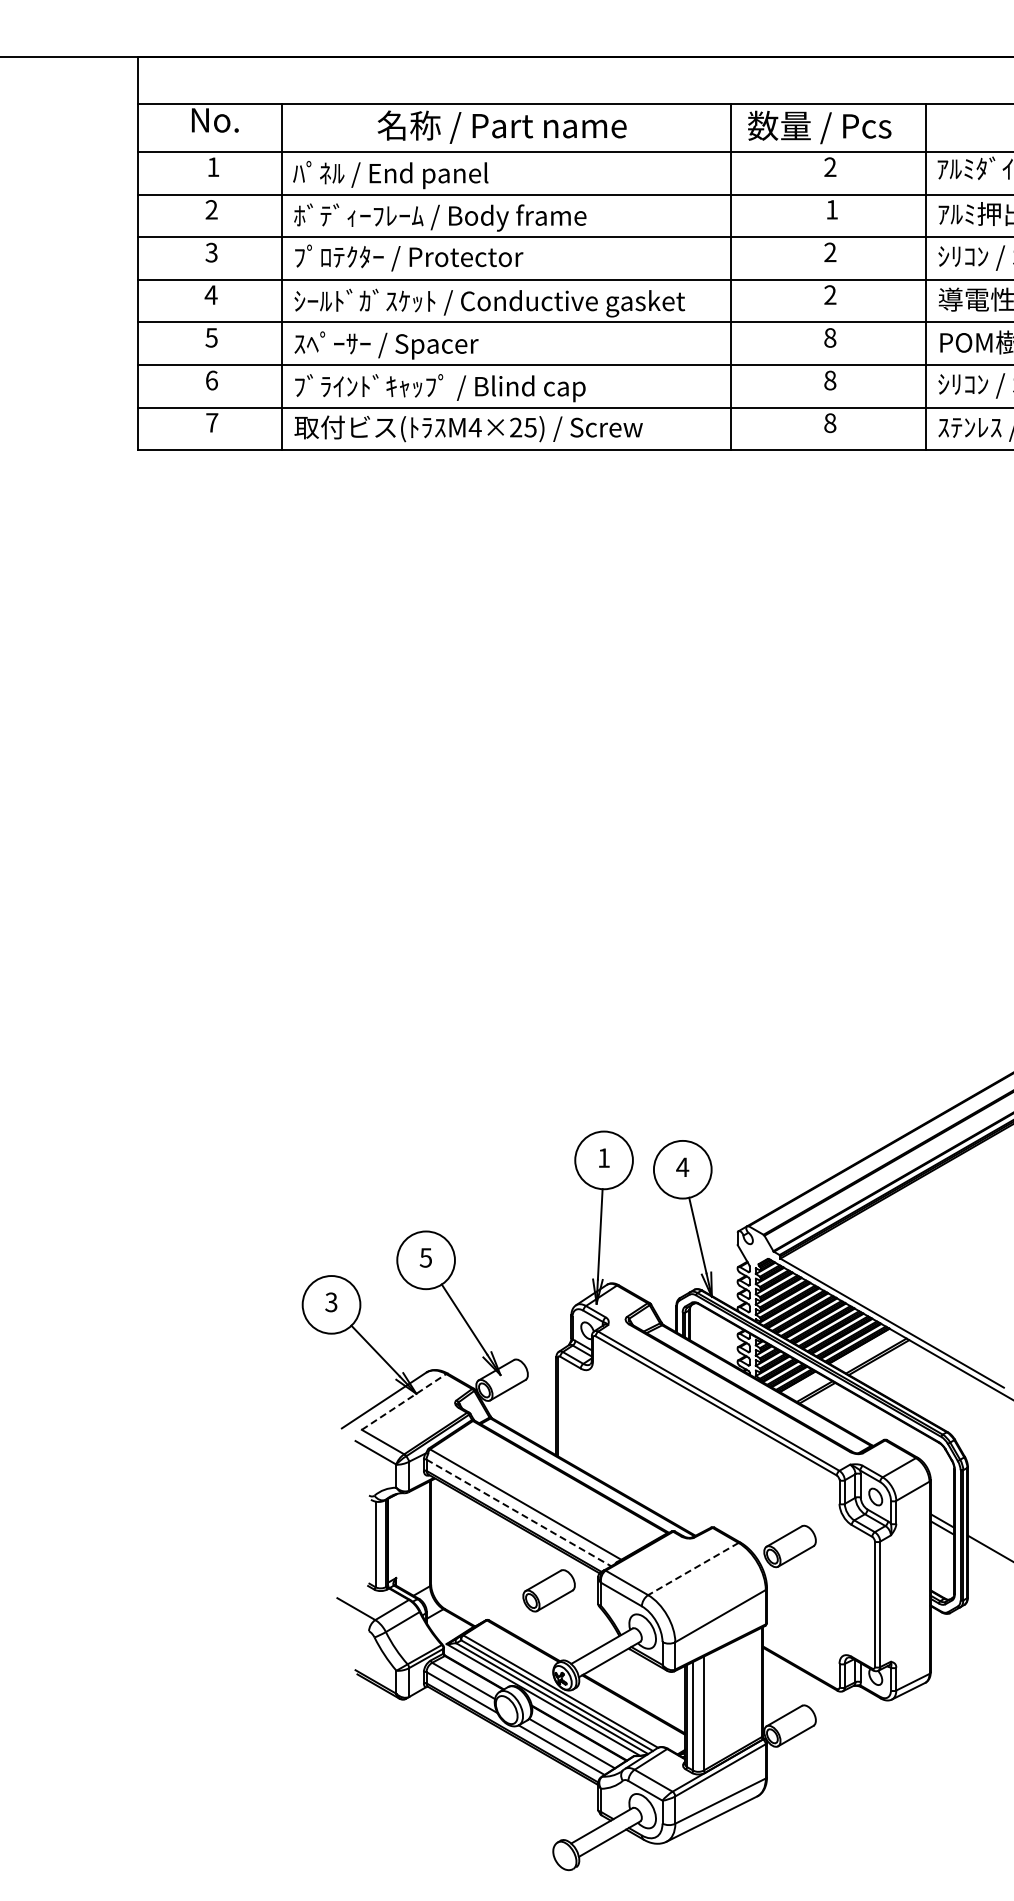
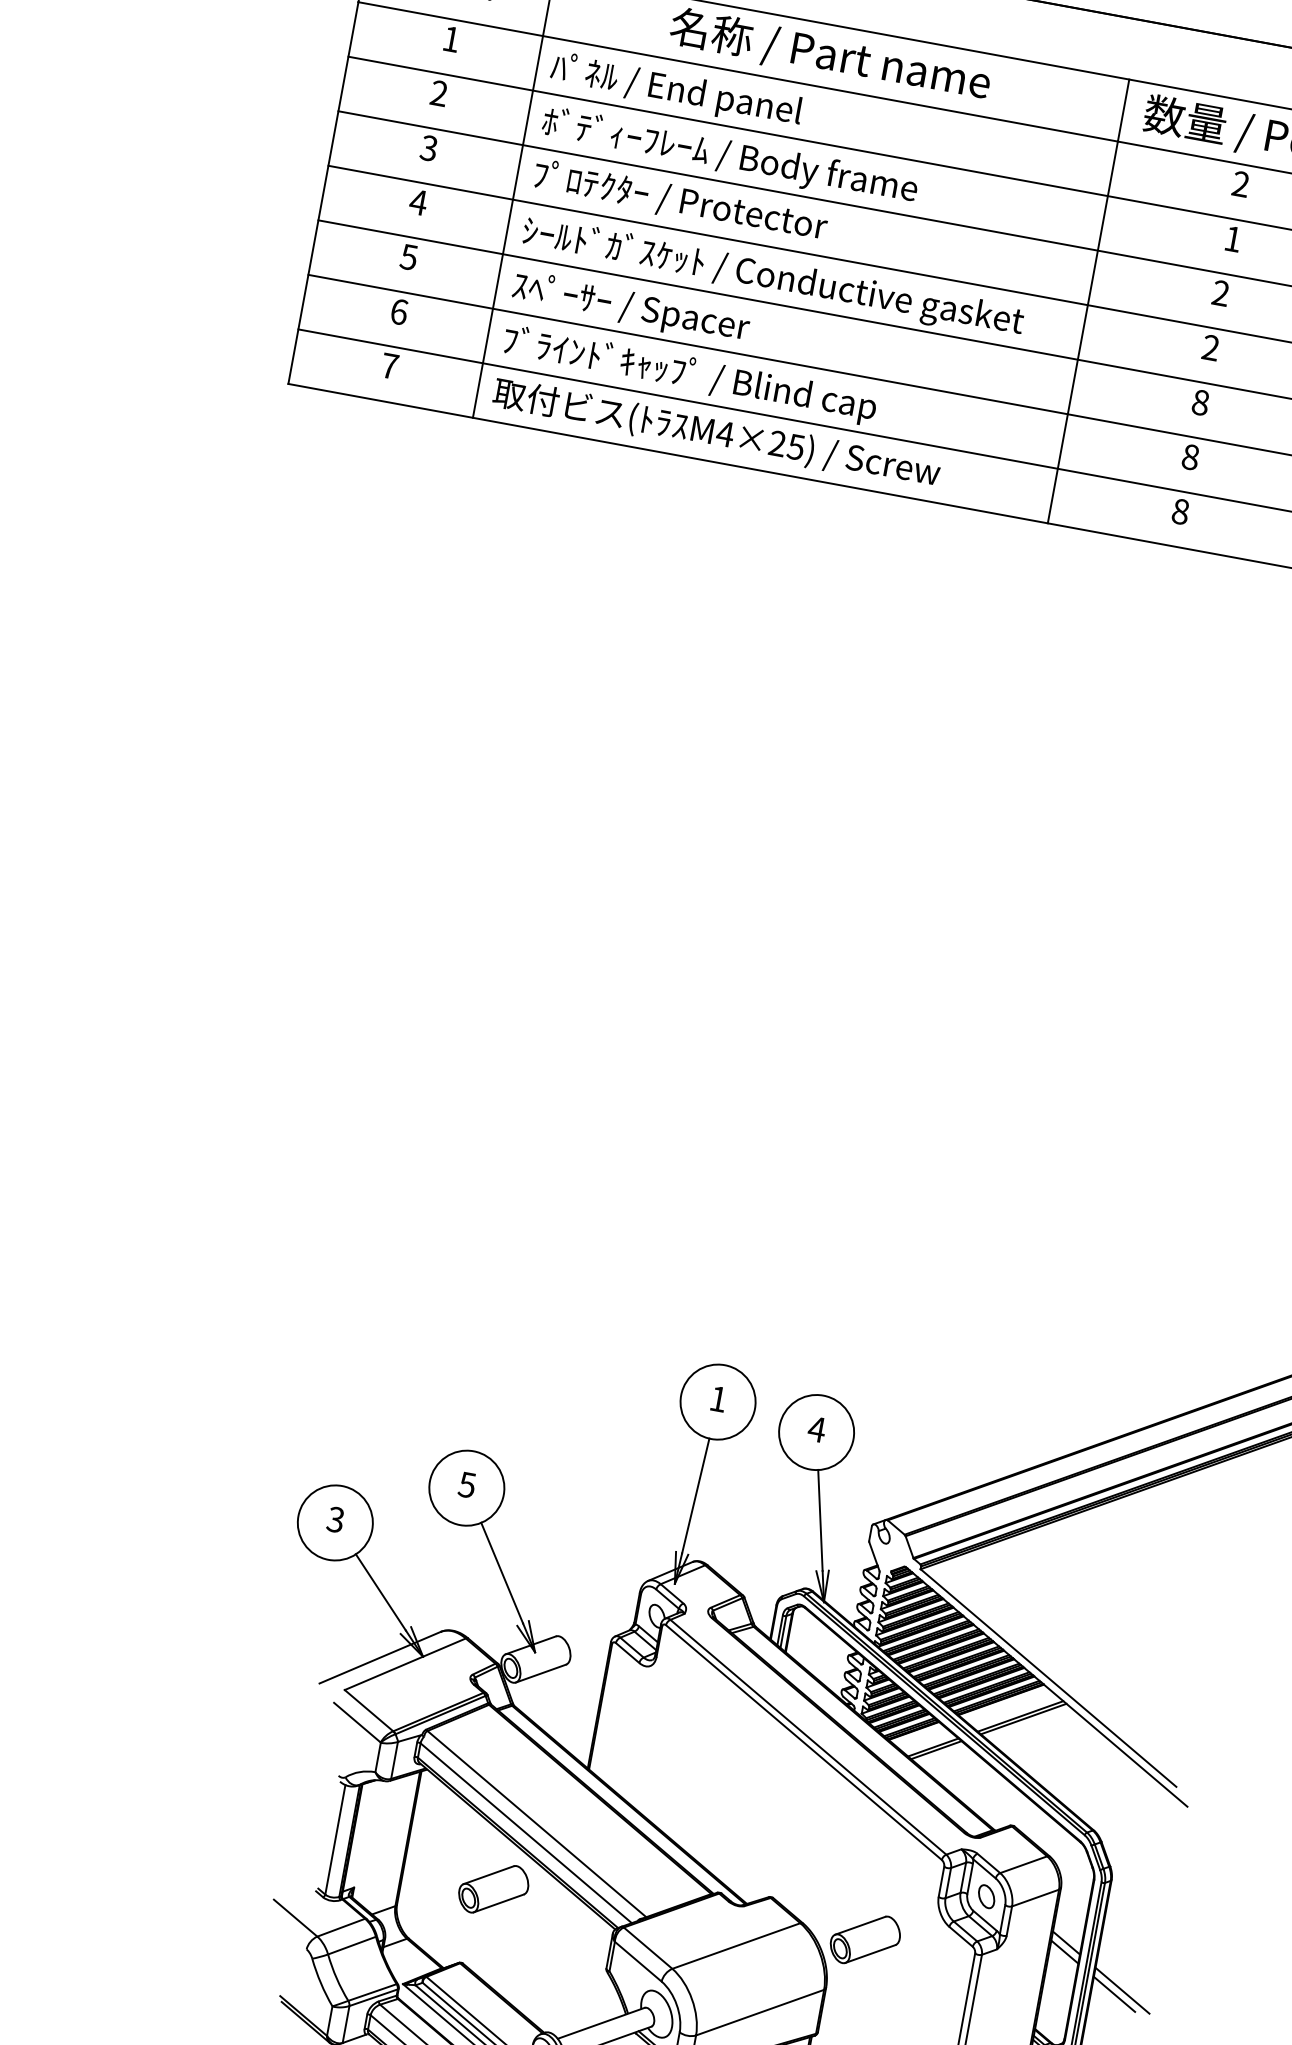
line: (404, 1401) -> (406, 1663), dashed -> solid
line: (518, 1512) -> (525, 1832), dashed -> solid
line: (985, 1552) -> (1114, 1993), added
line: (692, 1569) -> (735, 1946), dashed -> solid
part: (548, 1590) -> (493, 1888), moved

